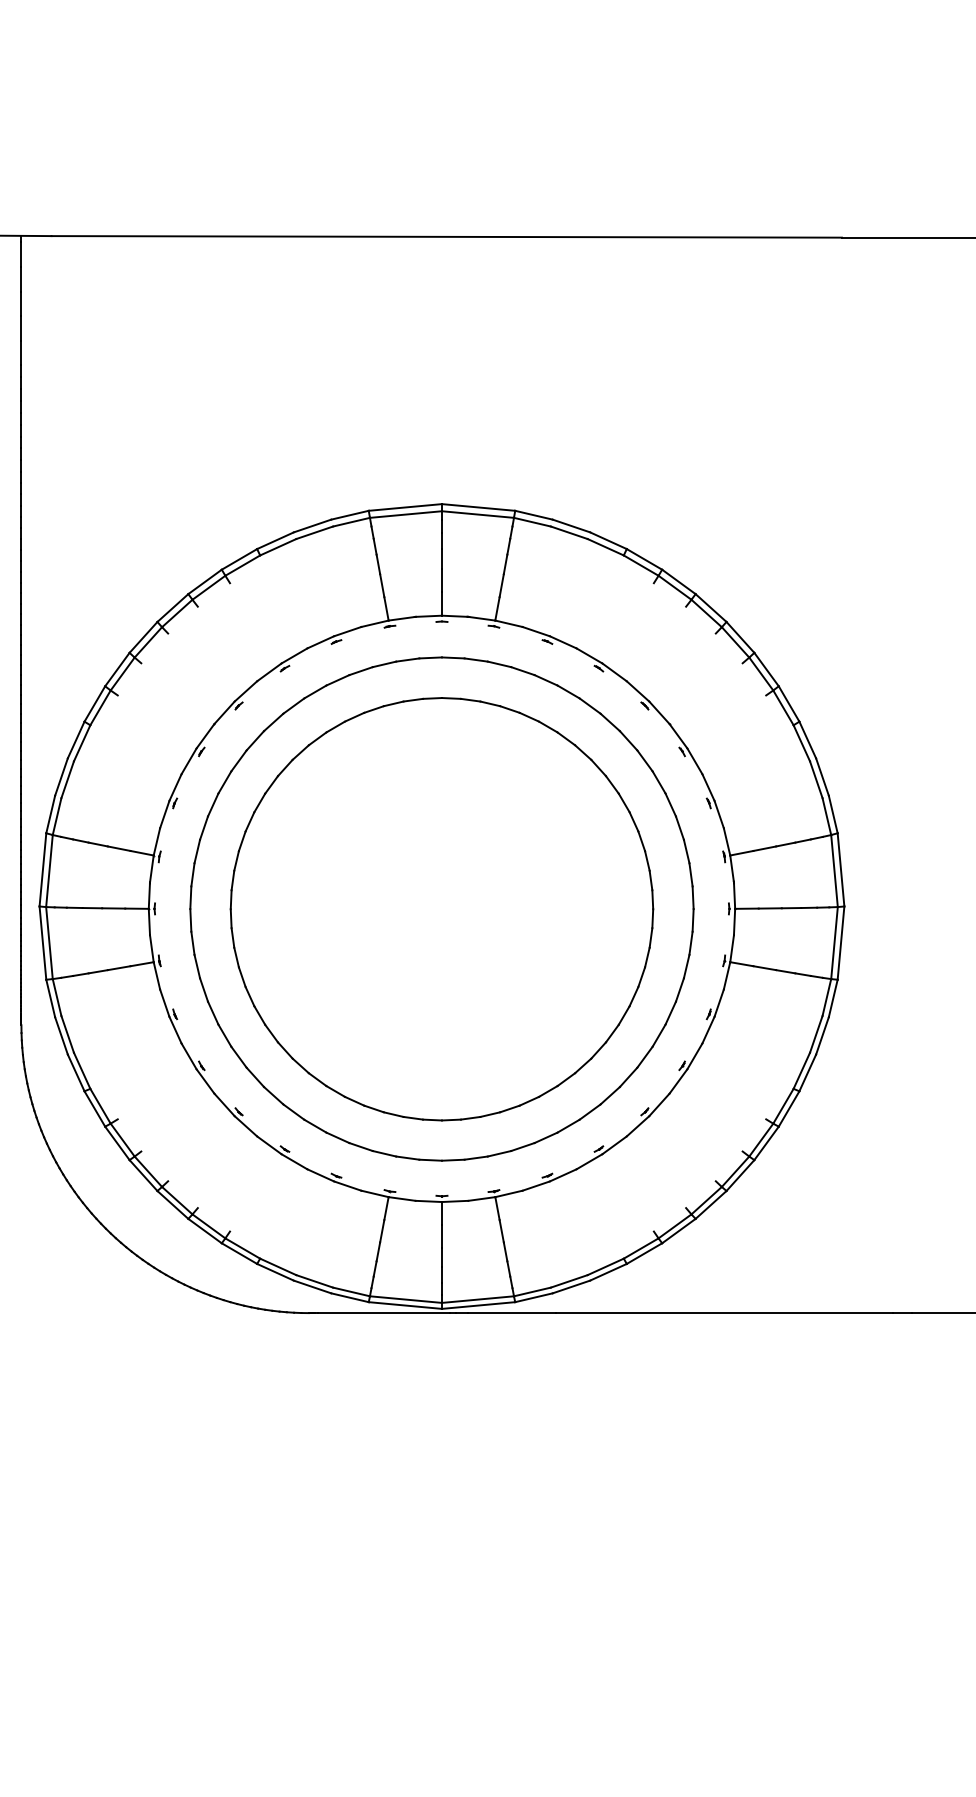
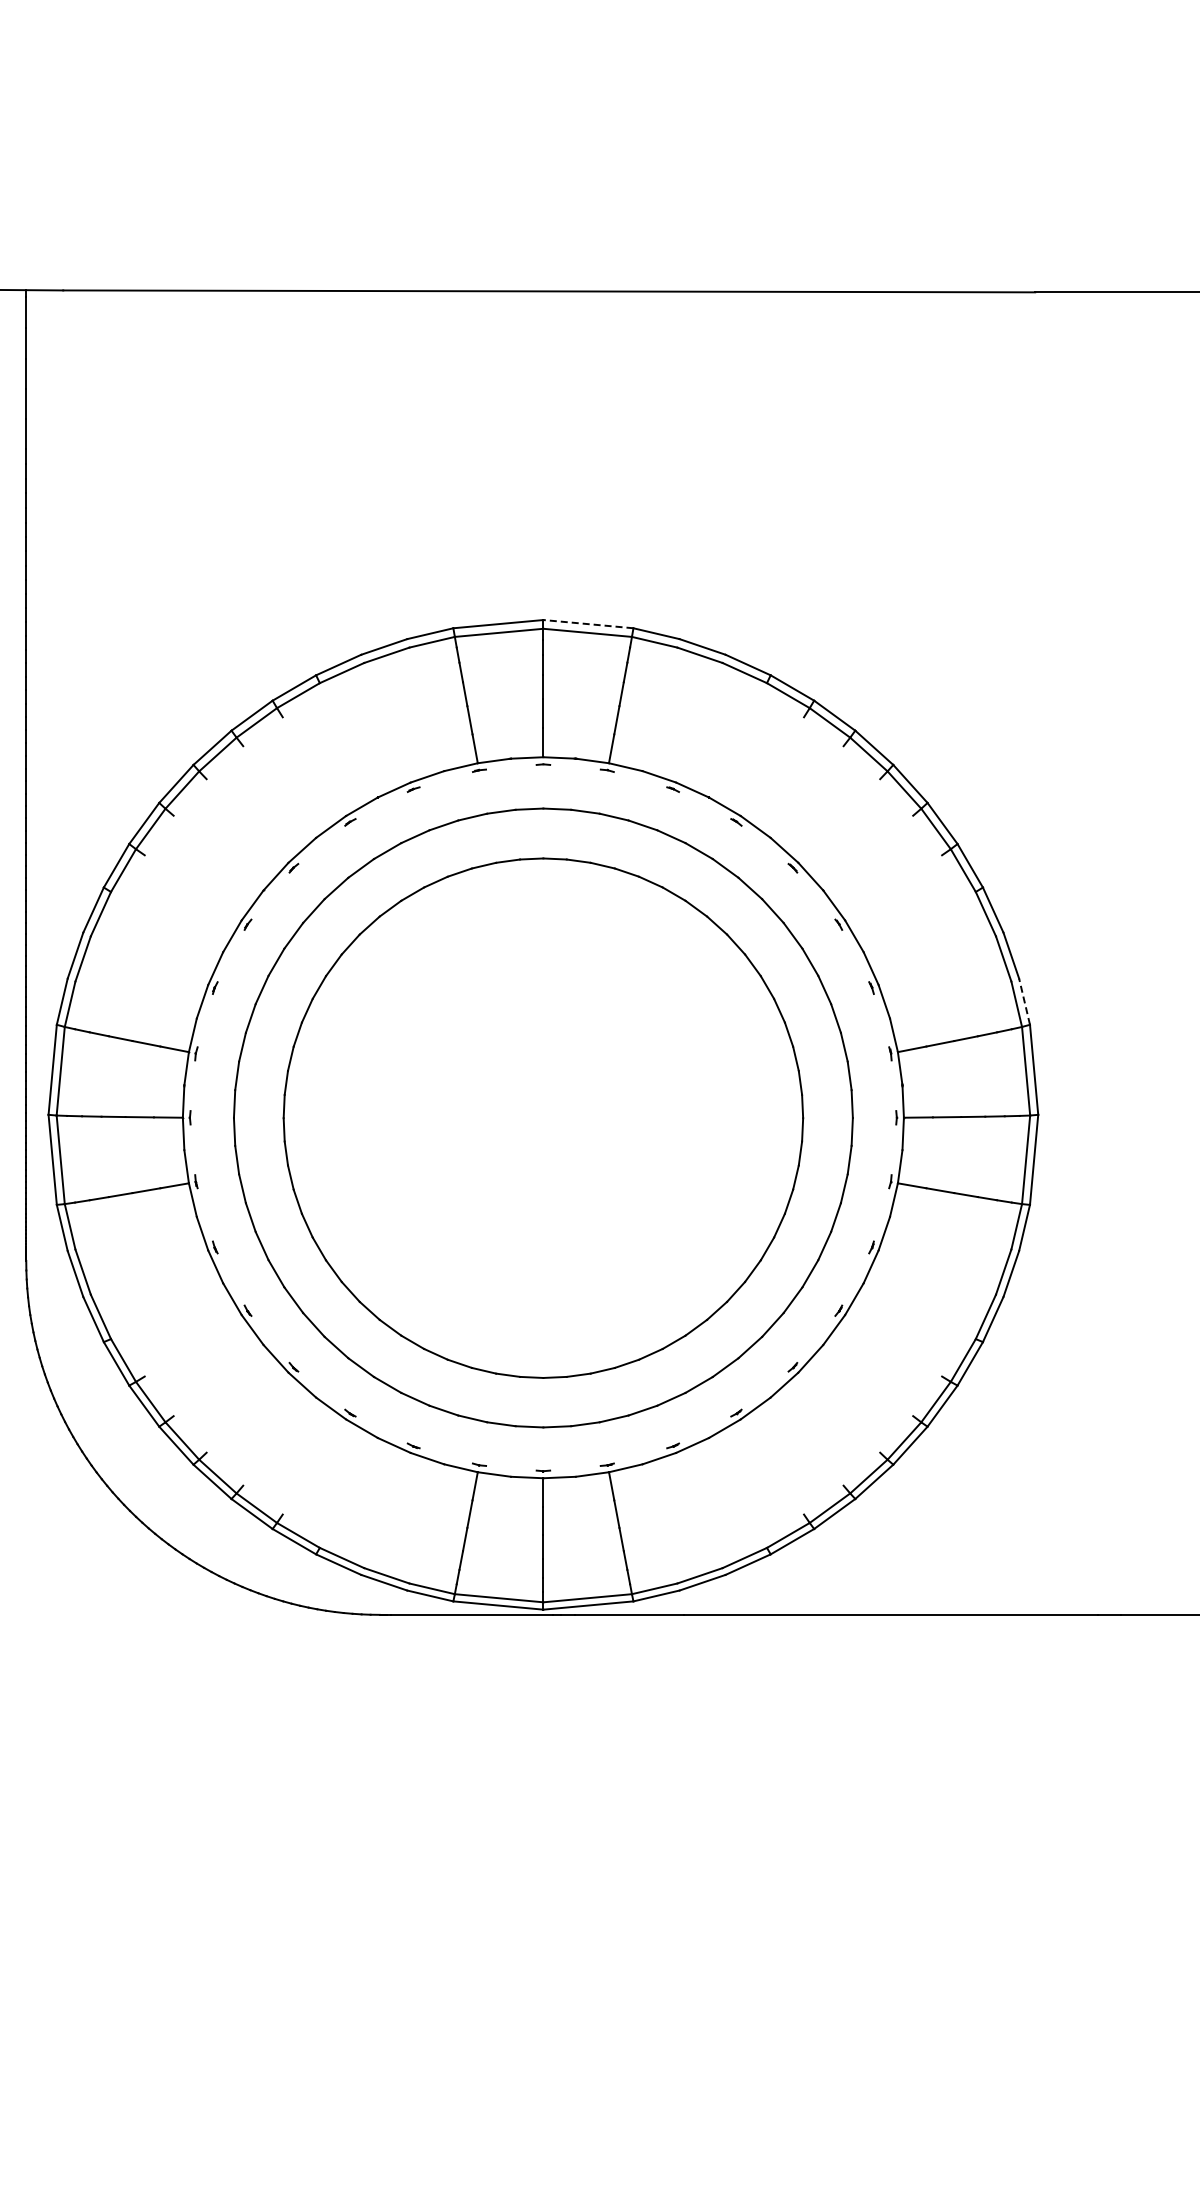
line: (477, 507) -> (587, 624), solid -> dashed
line: (833, 814) -> (1024, 1001), solid -> dashed

